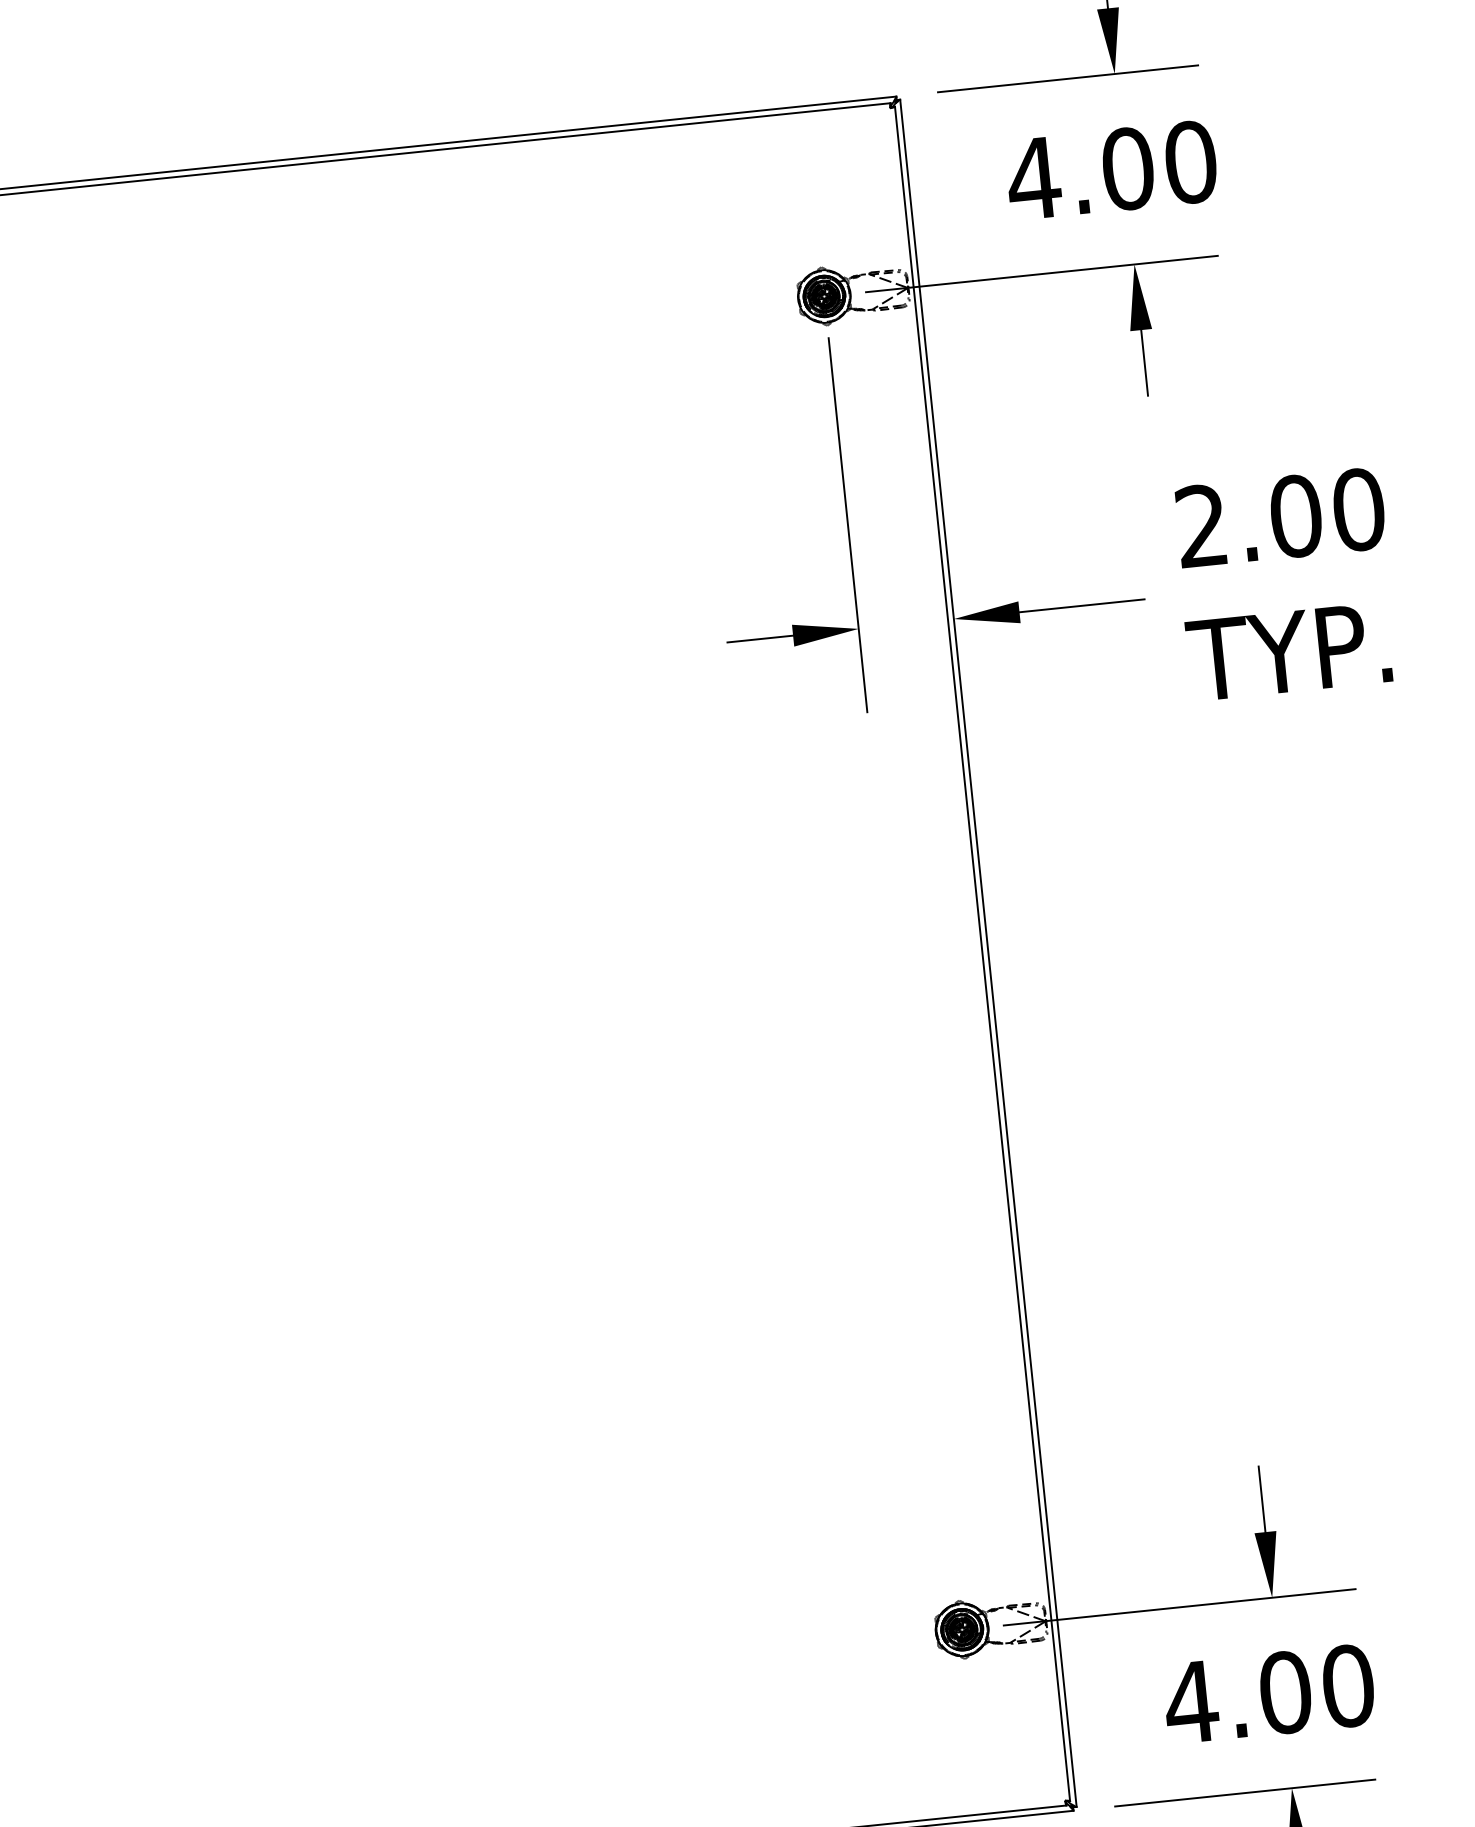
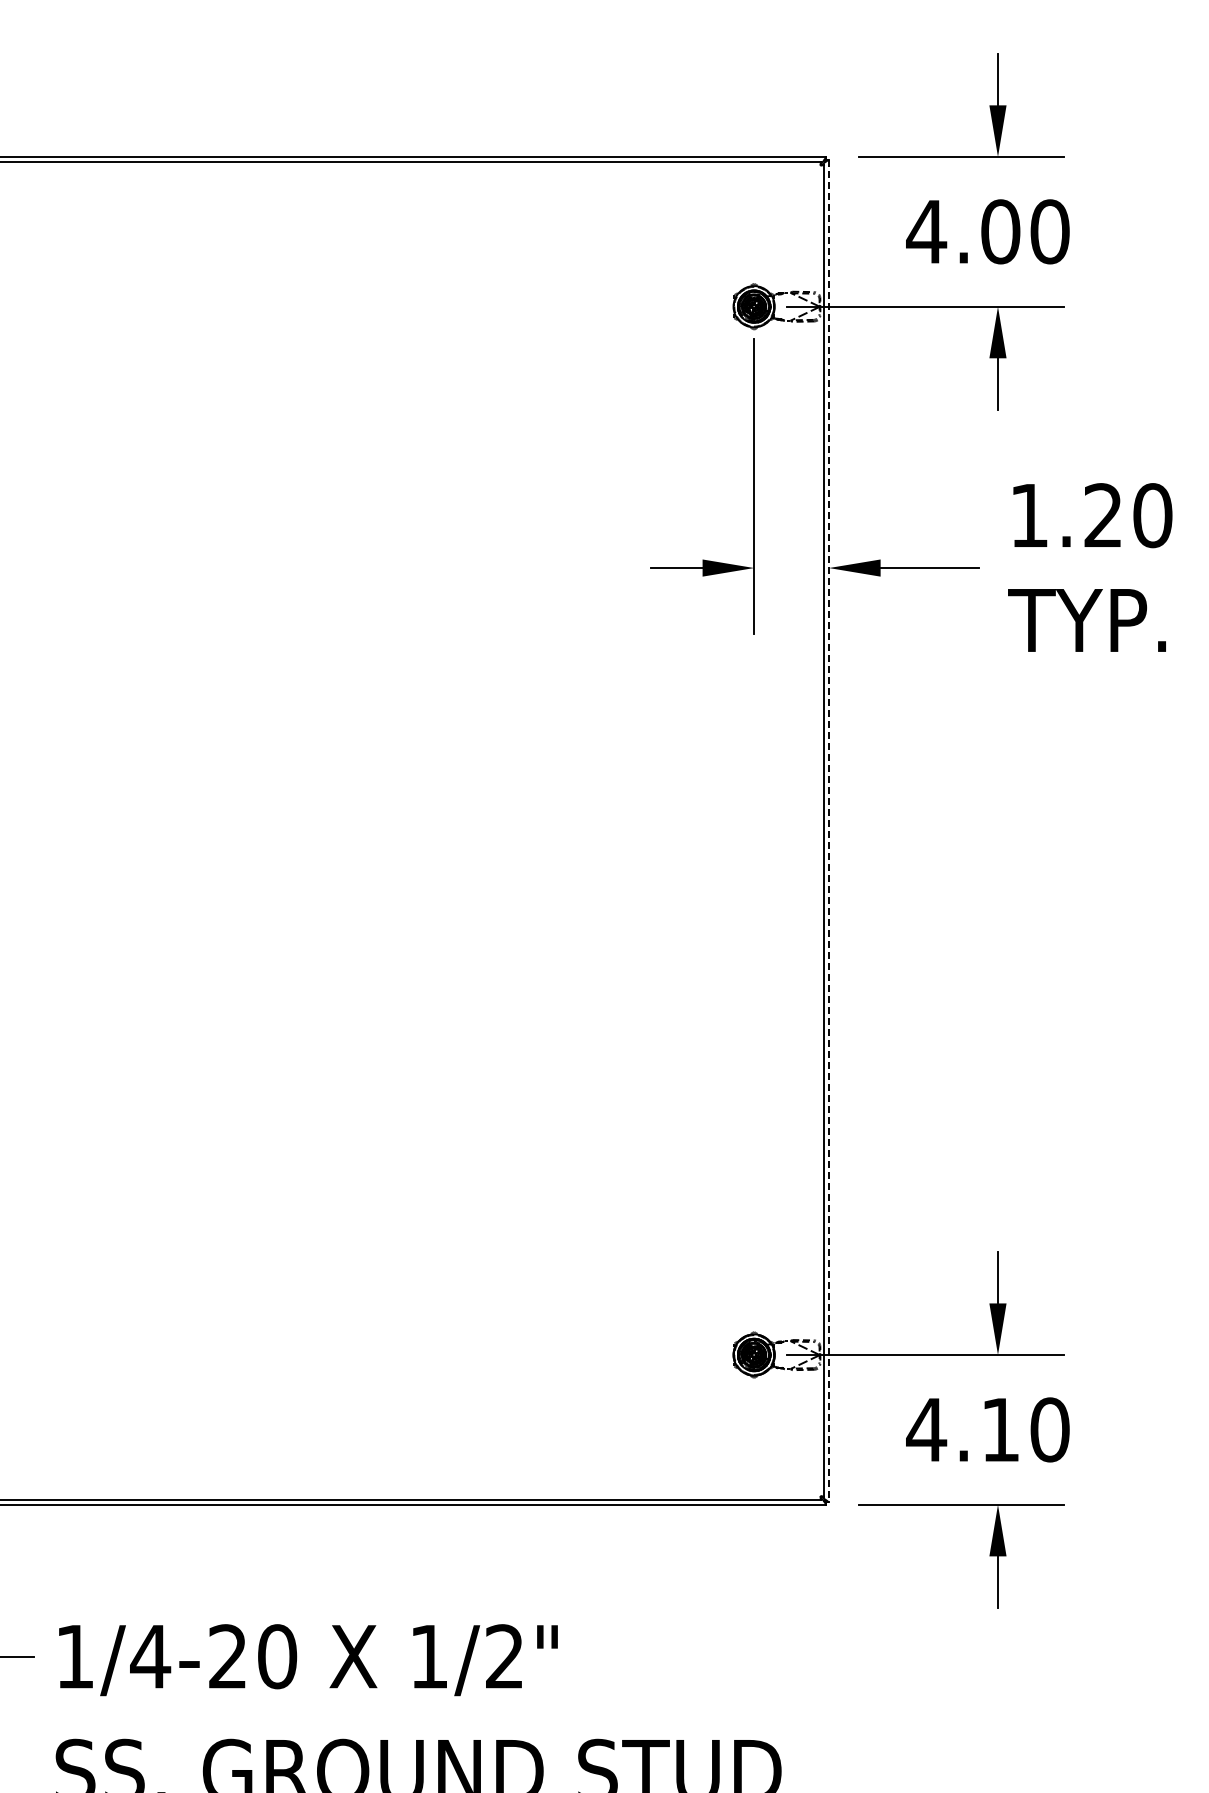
text: (1249, 521) -> (1066, 515), 2.00 -> 1.20
line: (989, 954) -> (829, 831), solid -> dashed
text: (1285, 1692) -> (1000, 1429), 4.00 -> 4.10

